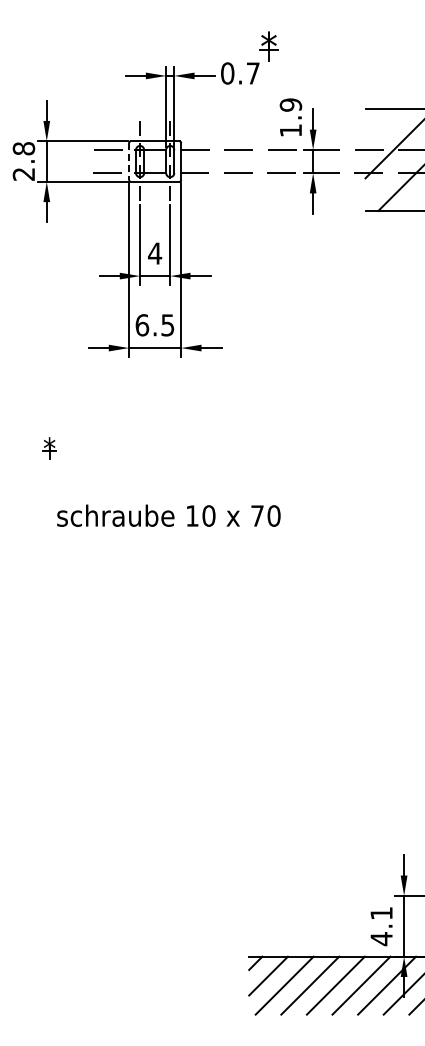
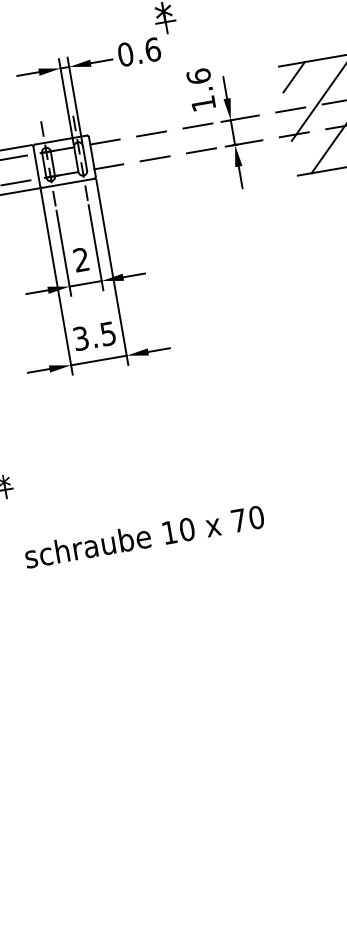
text: (253, 73) -> (153, 49), 0.7 -> 0.6
text: (290, 104) -> (198, 76), 1.9 -> 1.6
line: (377, 120) -> (293, 77), added
line: (129, 161) -> (37, 166), dashed -> solid
text: (155, 253) -> (81, 259), 4 -> 2
text: (142, 325) -> (81, 338), 6.5 -> 3.5

